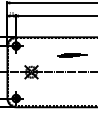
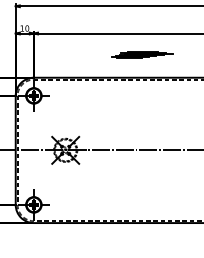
line: (72, 55) -> (142, 55), moved

